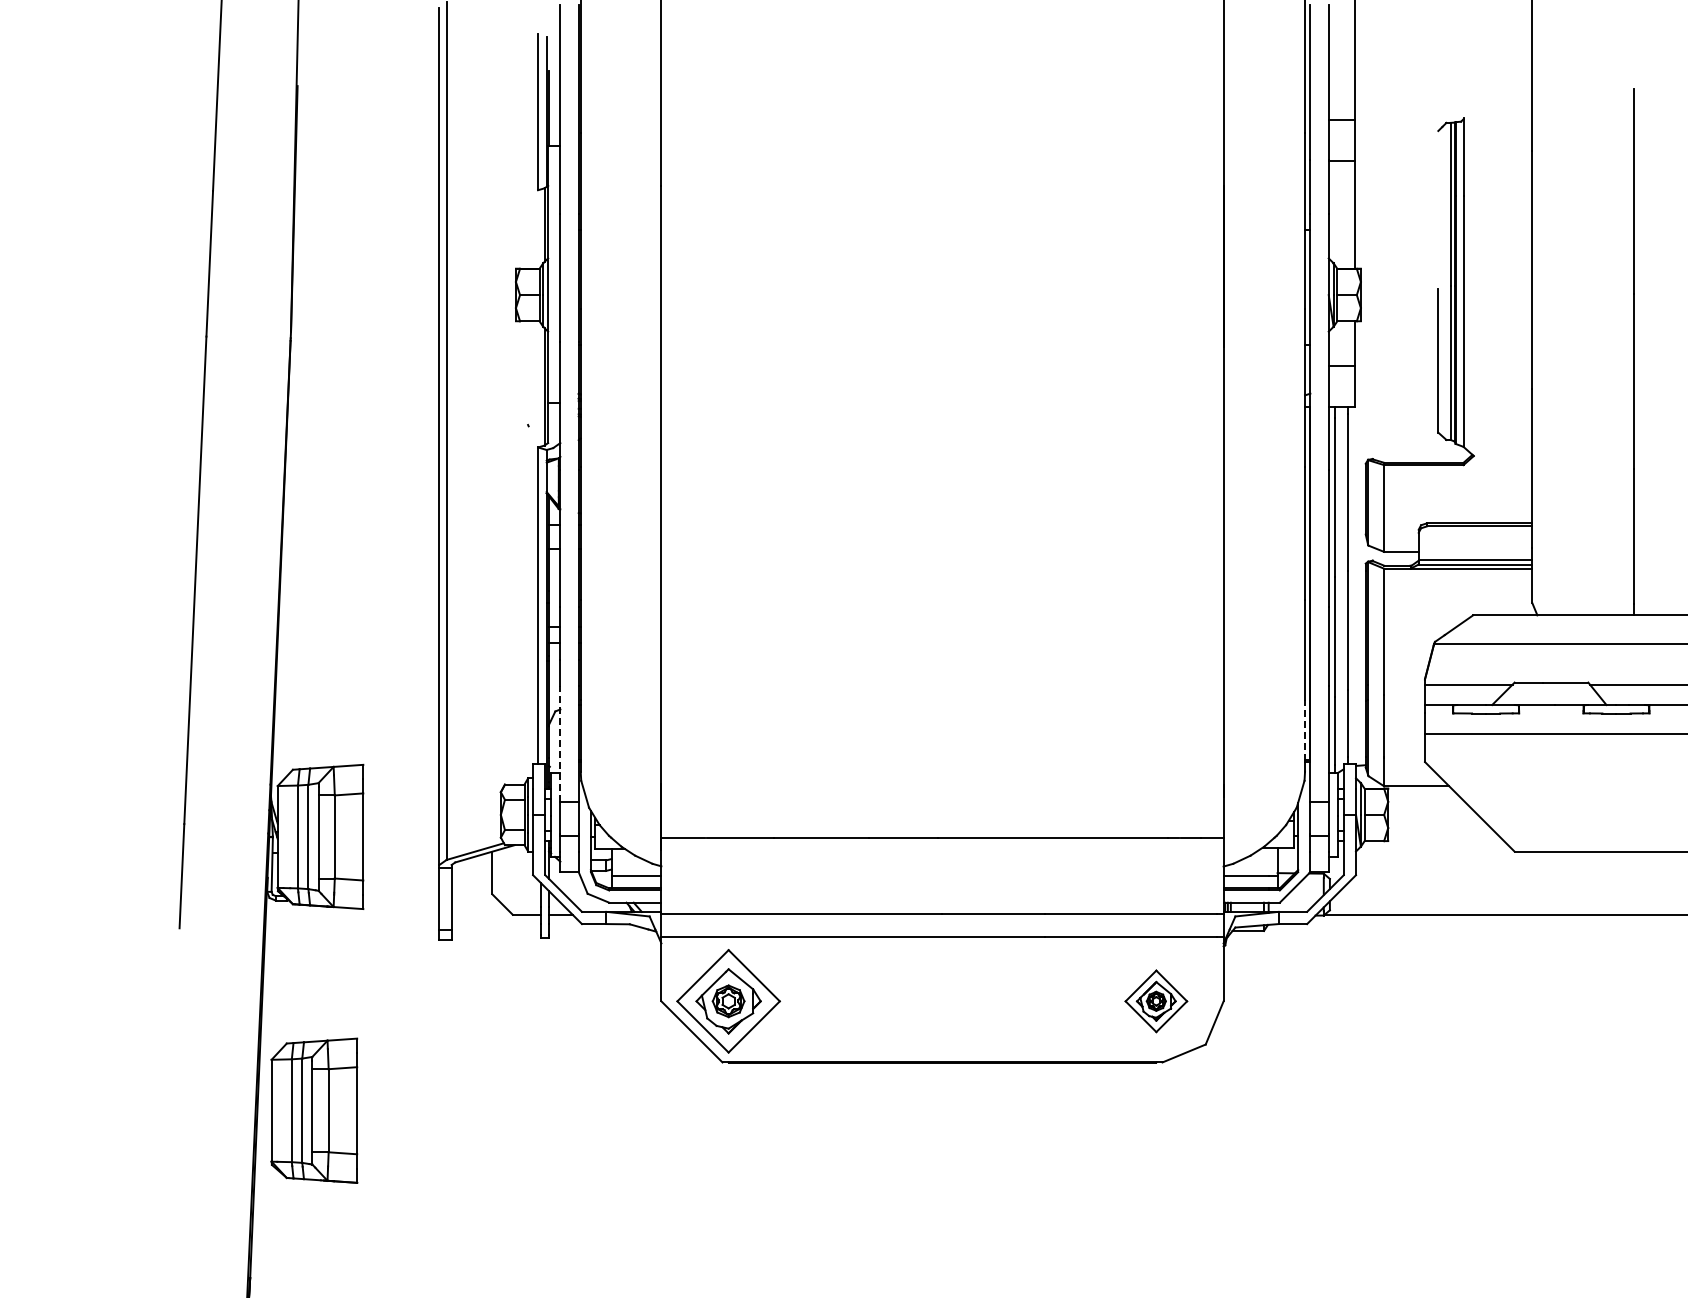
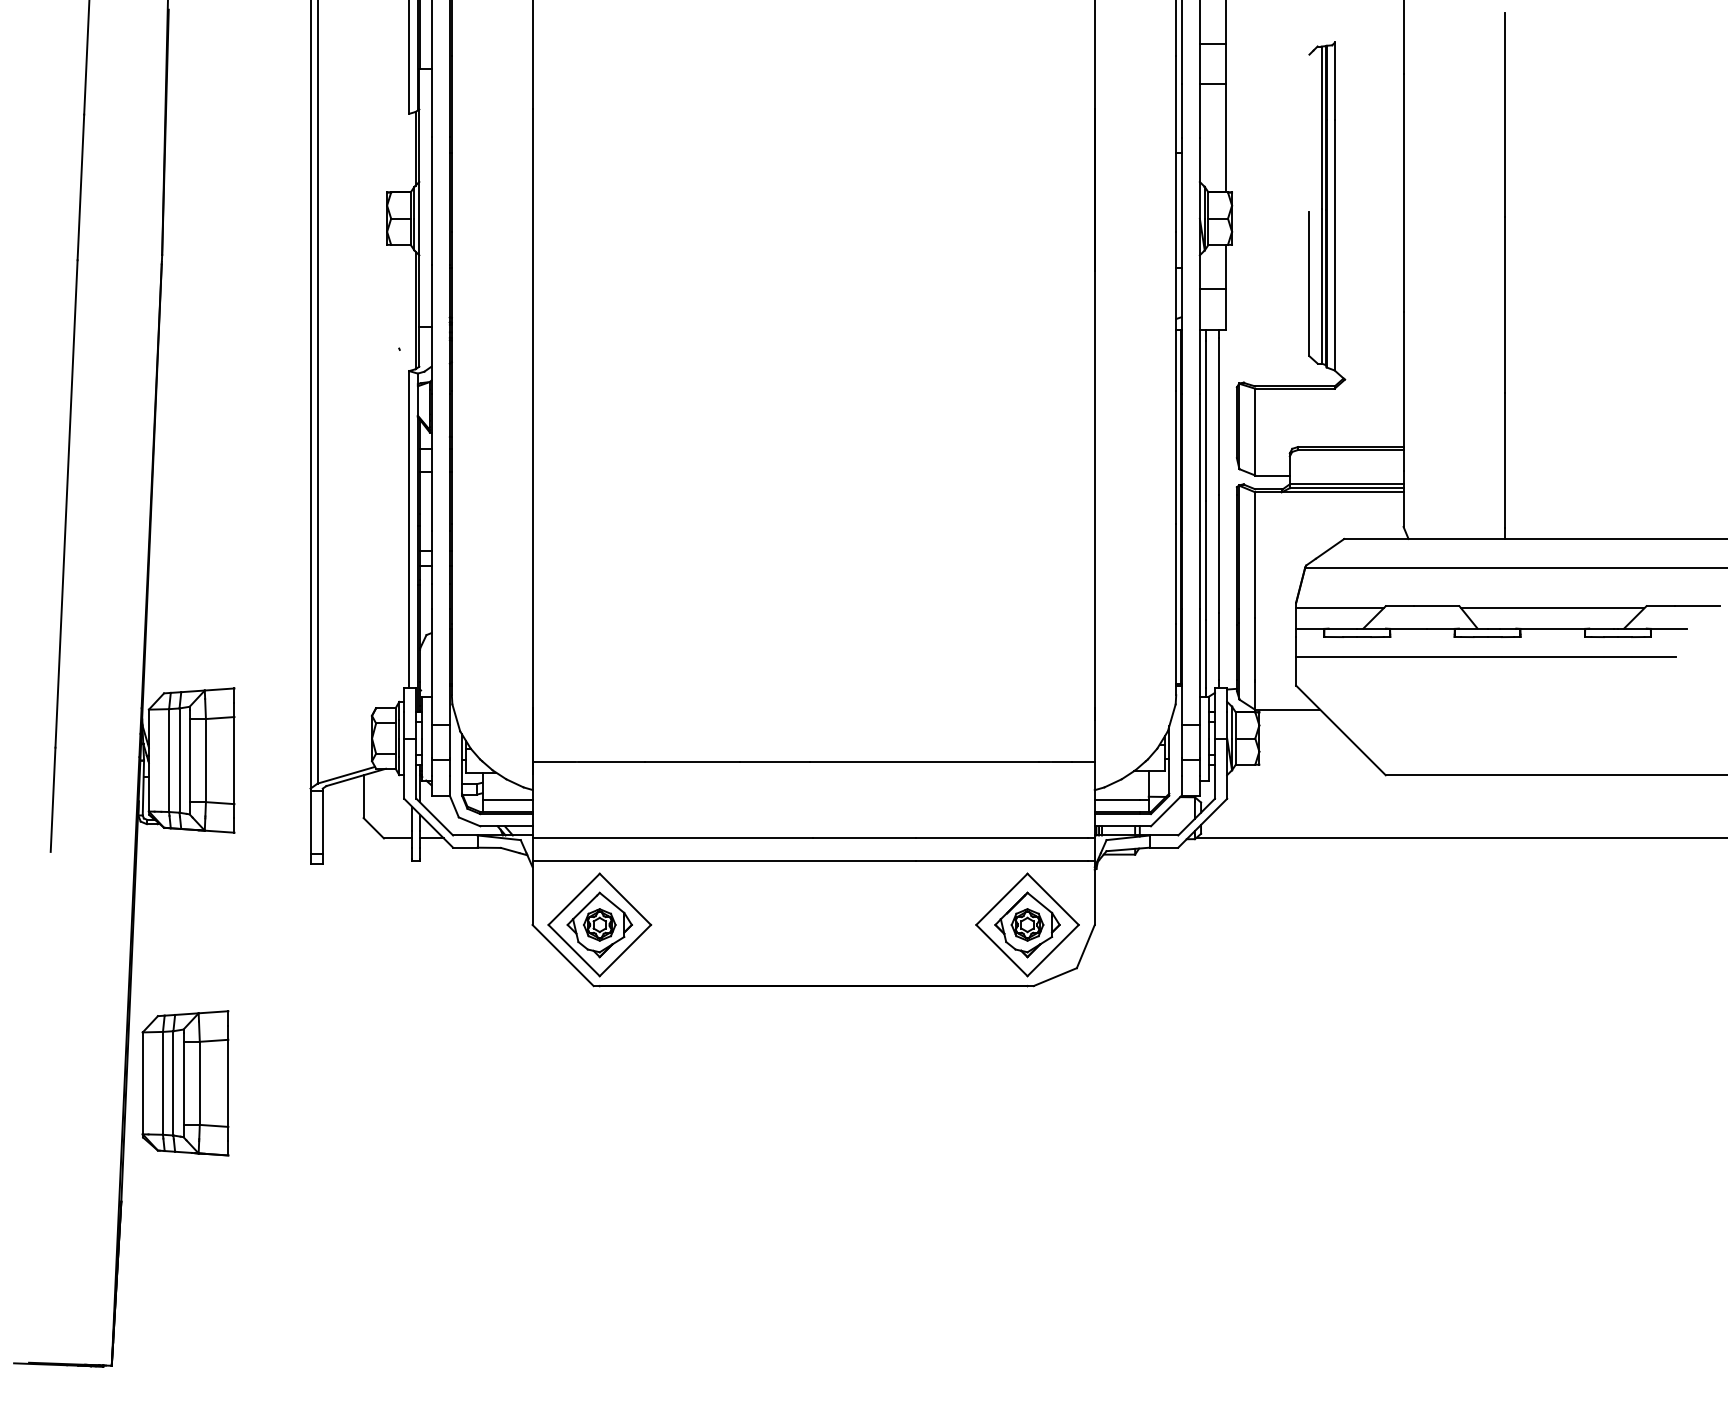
line: (1305, 730) -> (1176, 654), dashed -> solid
line: (560, 743) -> (431, 667), dashed -> solid
part: (1156, 1000) -> (1027, 924), size x1.67
part: (314, 1110) -> (185, 1083), moved

